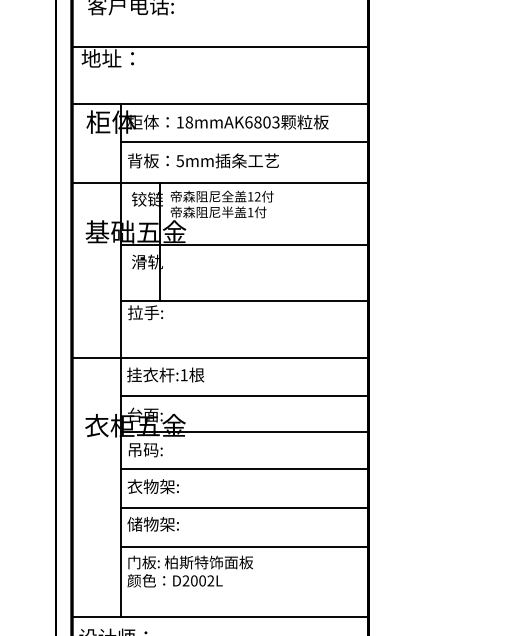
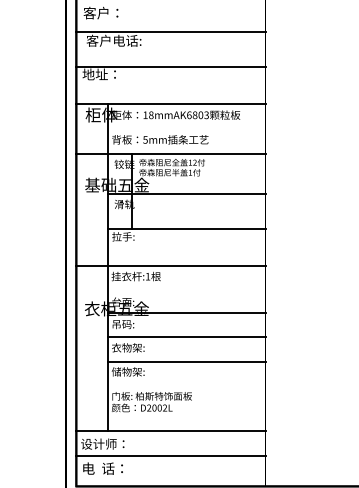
line: (244, 143) -> (186, 128), removed
line: (244, 395) -> (186, 289), removed
line: (244, 547) -> (186, 386), removed

